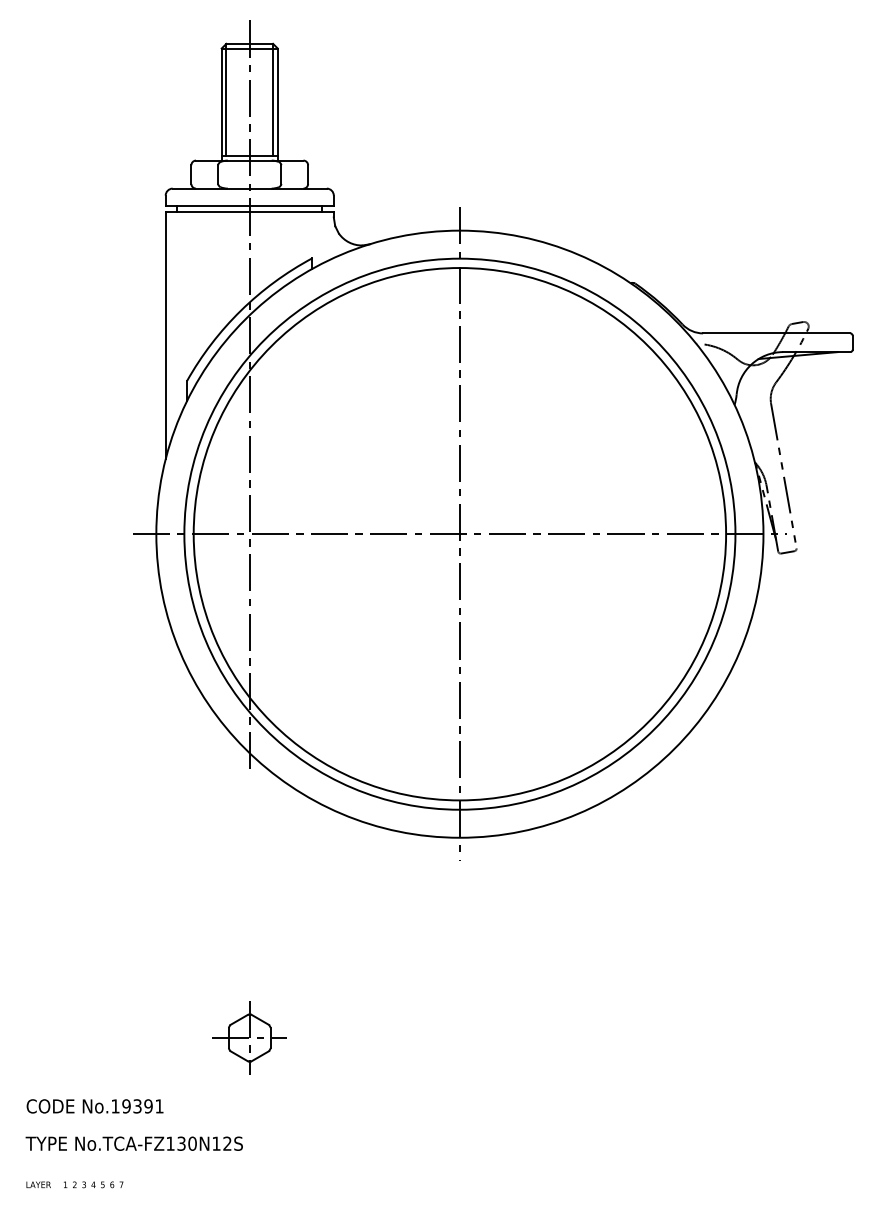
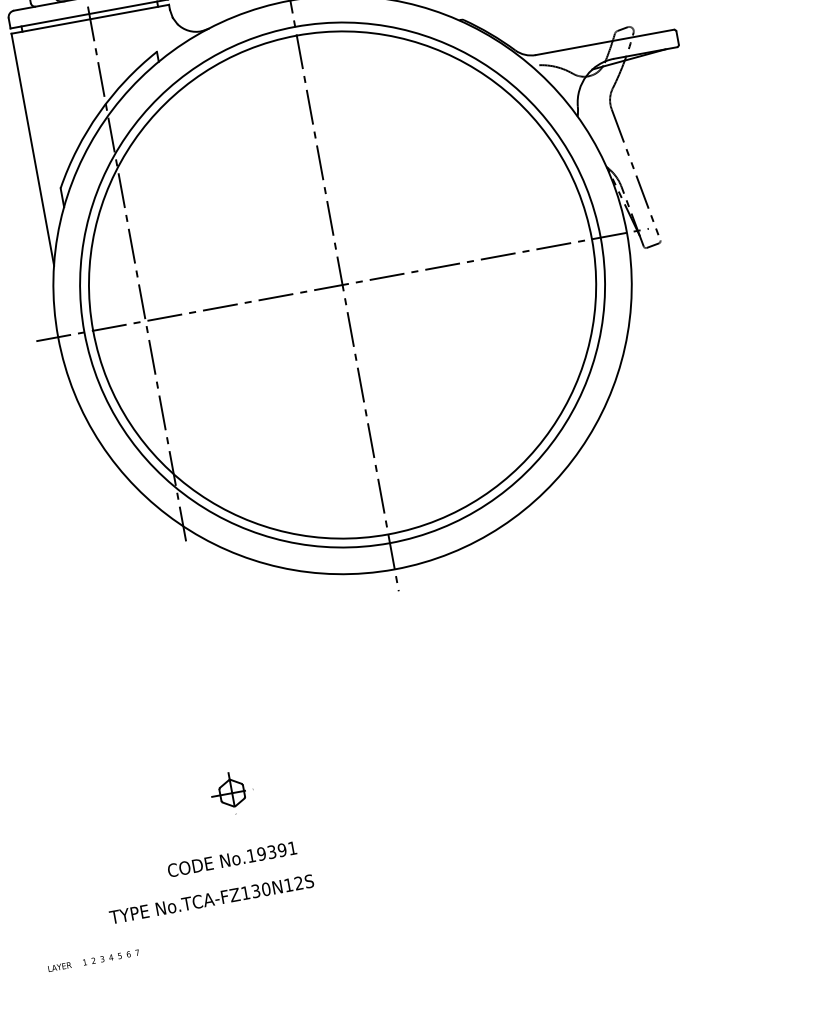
part: (249, 1037) -> (231, 792), size x0.6
text: (94, 1106) -> (231, 859), moved
text: (133, 1143) -> (210, 899), moved

